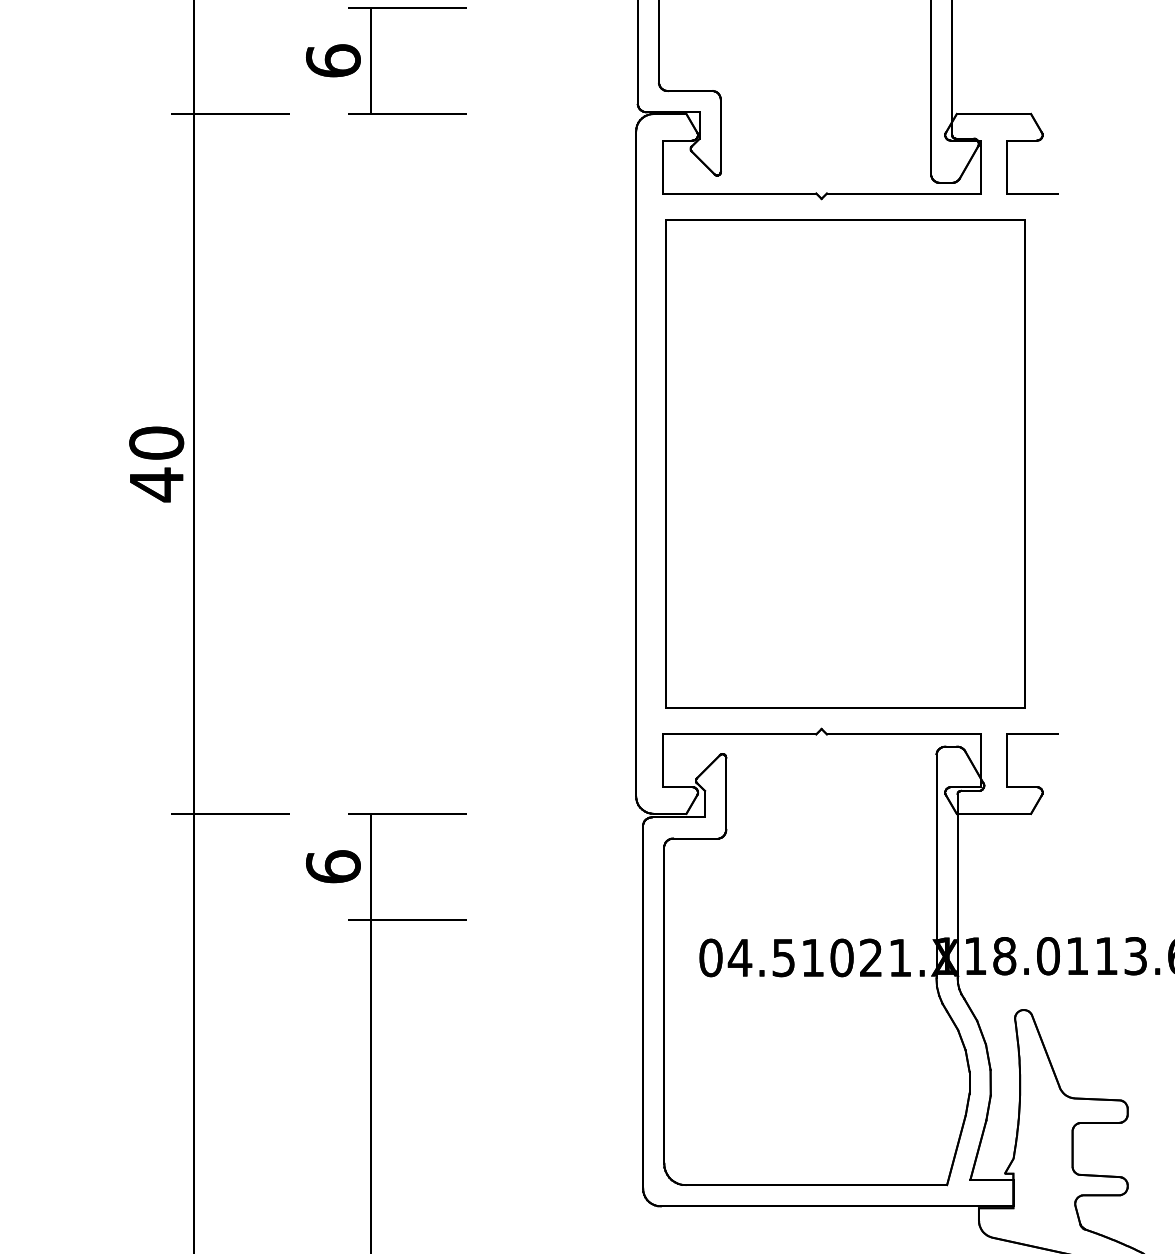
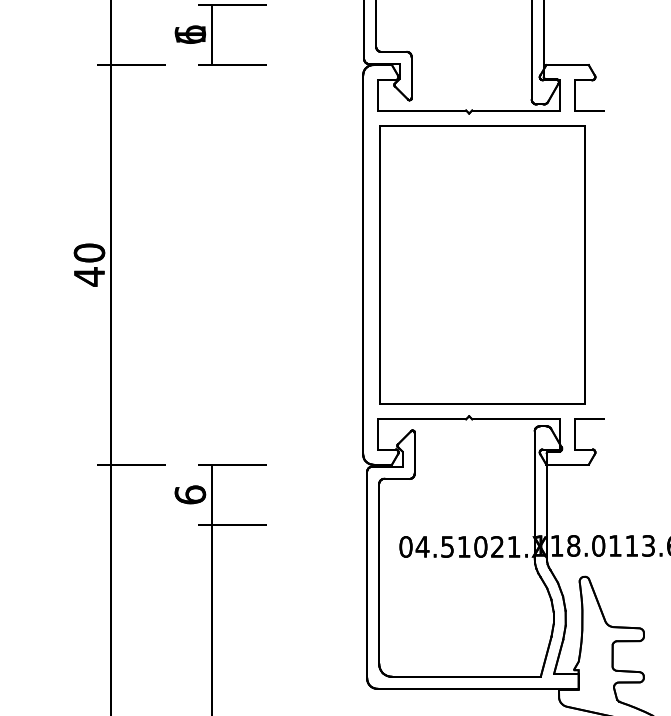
text: (333, 60) -> (190, 34), 6 -> 1

